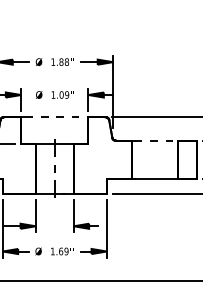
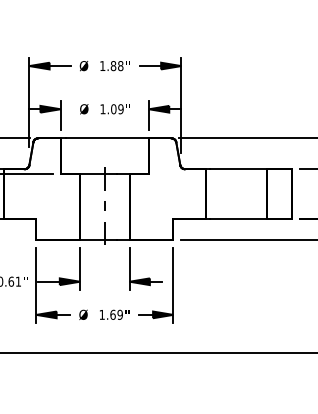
line: (57, 117) -> (108, 138), dashed -> solid
line: (156, 140) -> (238, 169), dashed -> solid

